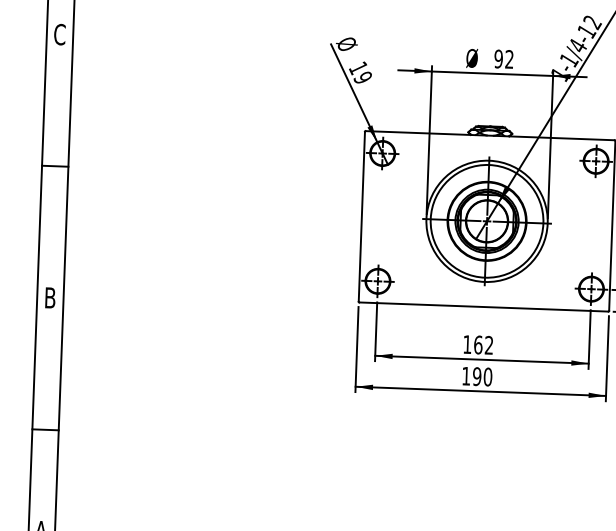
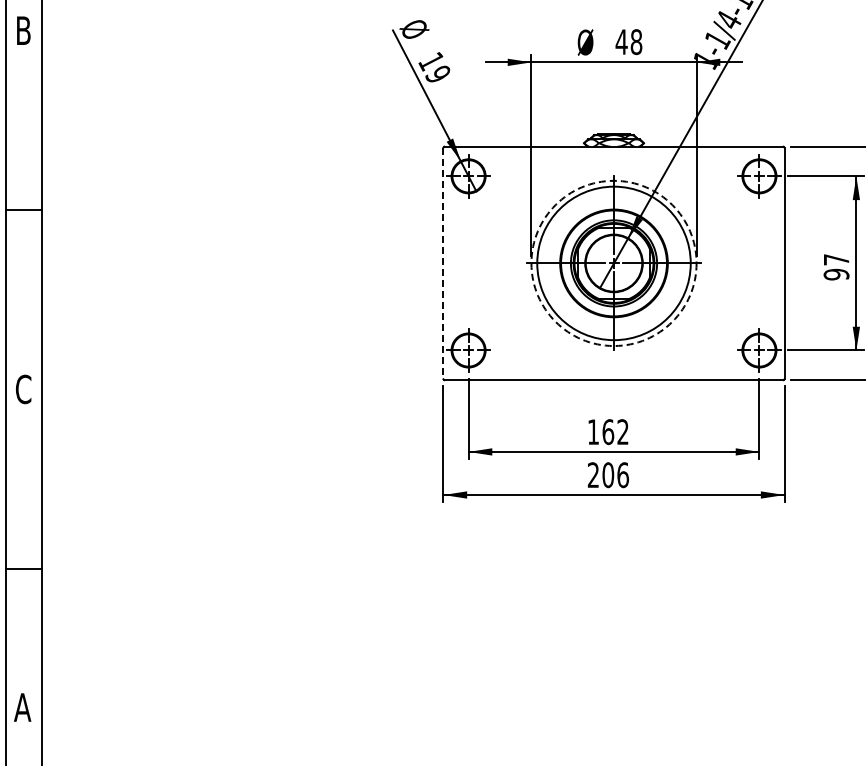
text: (59, 34) -> (23, 30), C -> B
text: (503, 59) -> (628, 42), 92 -> 48
line: (361, 216) -> (443, 263), solid -> dashed
circle: (486, 221) -> (613, 263), solid -> dashed
text: (50, 298) -> (23, 389), B -> C
text: (476, 376) -> (607, 475), 190 -> 206

